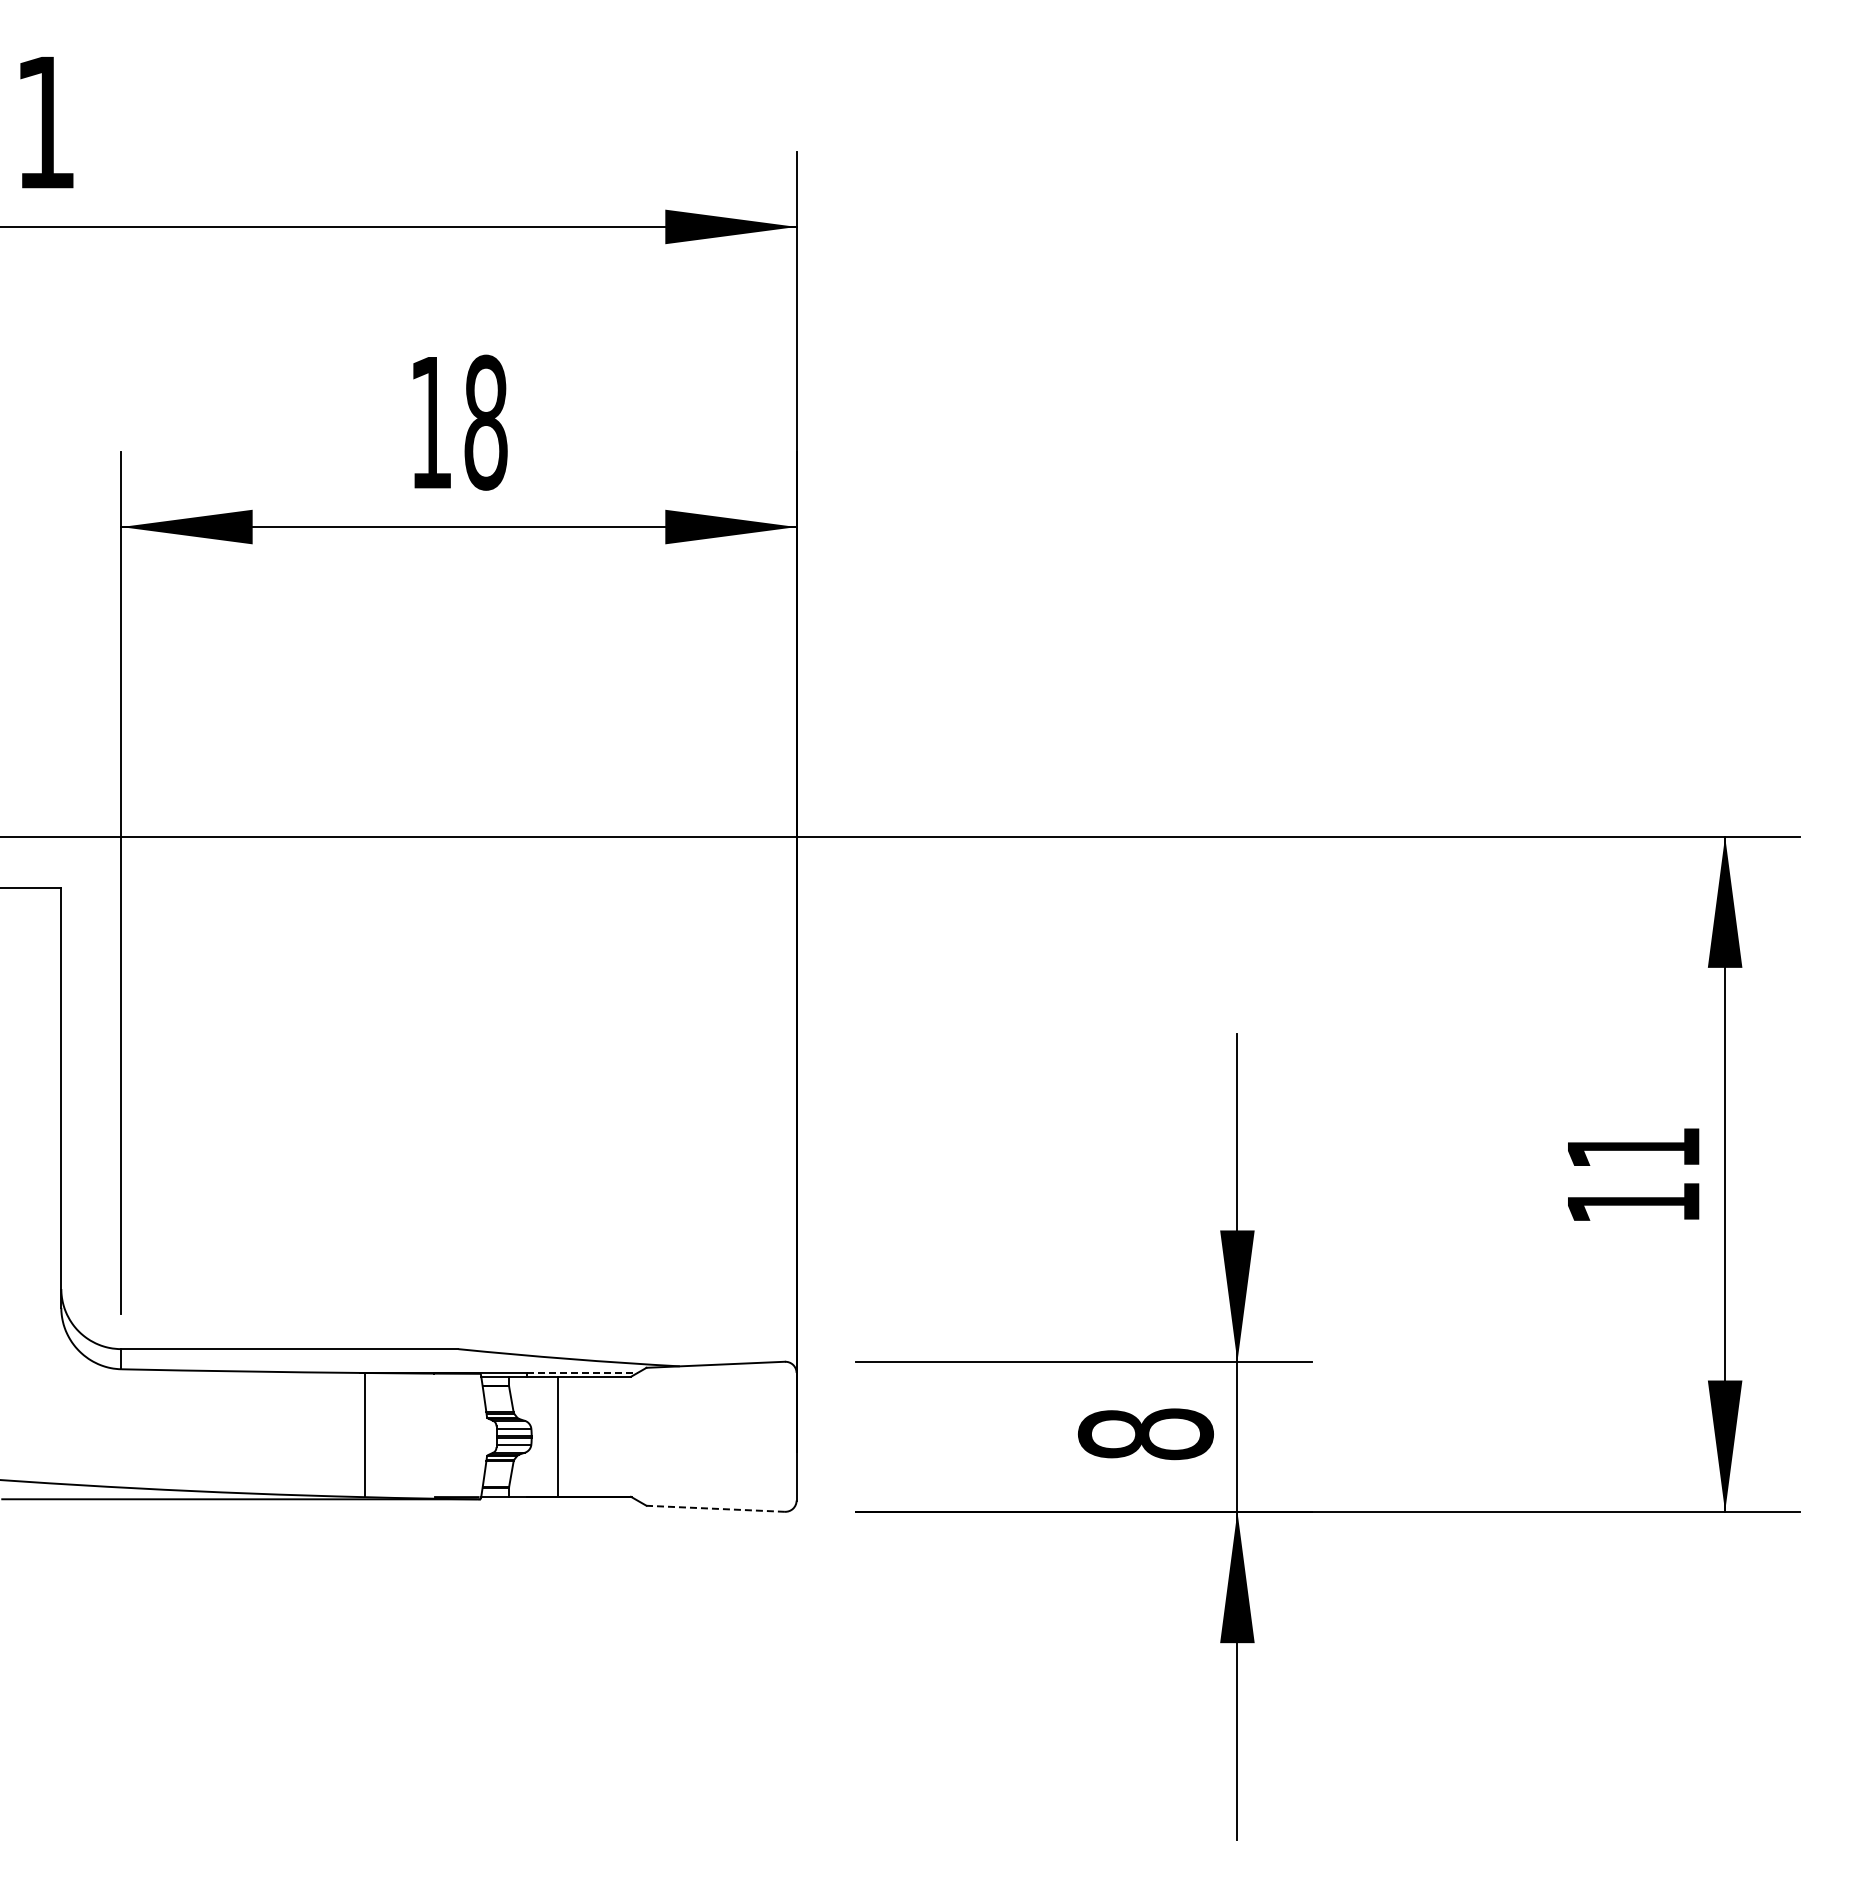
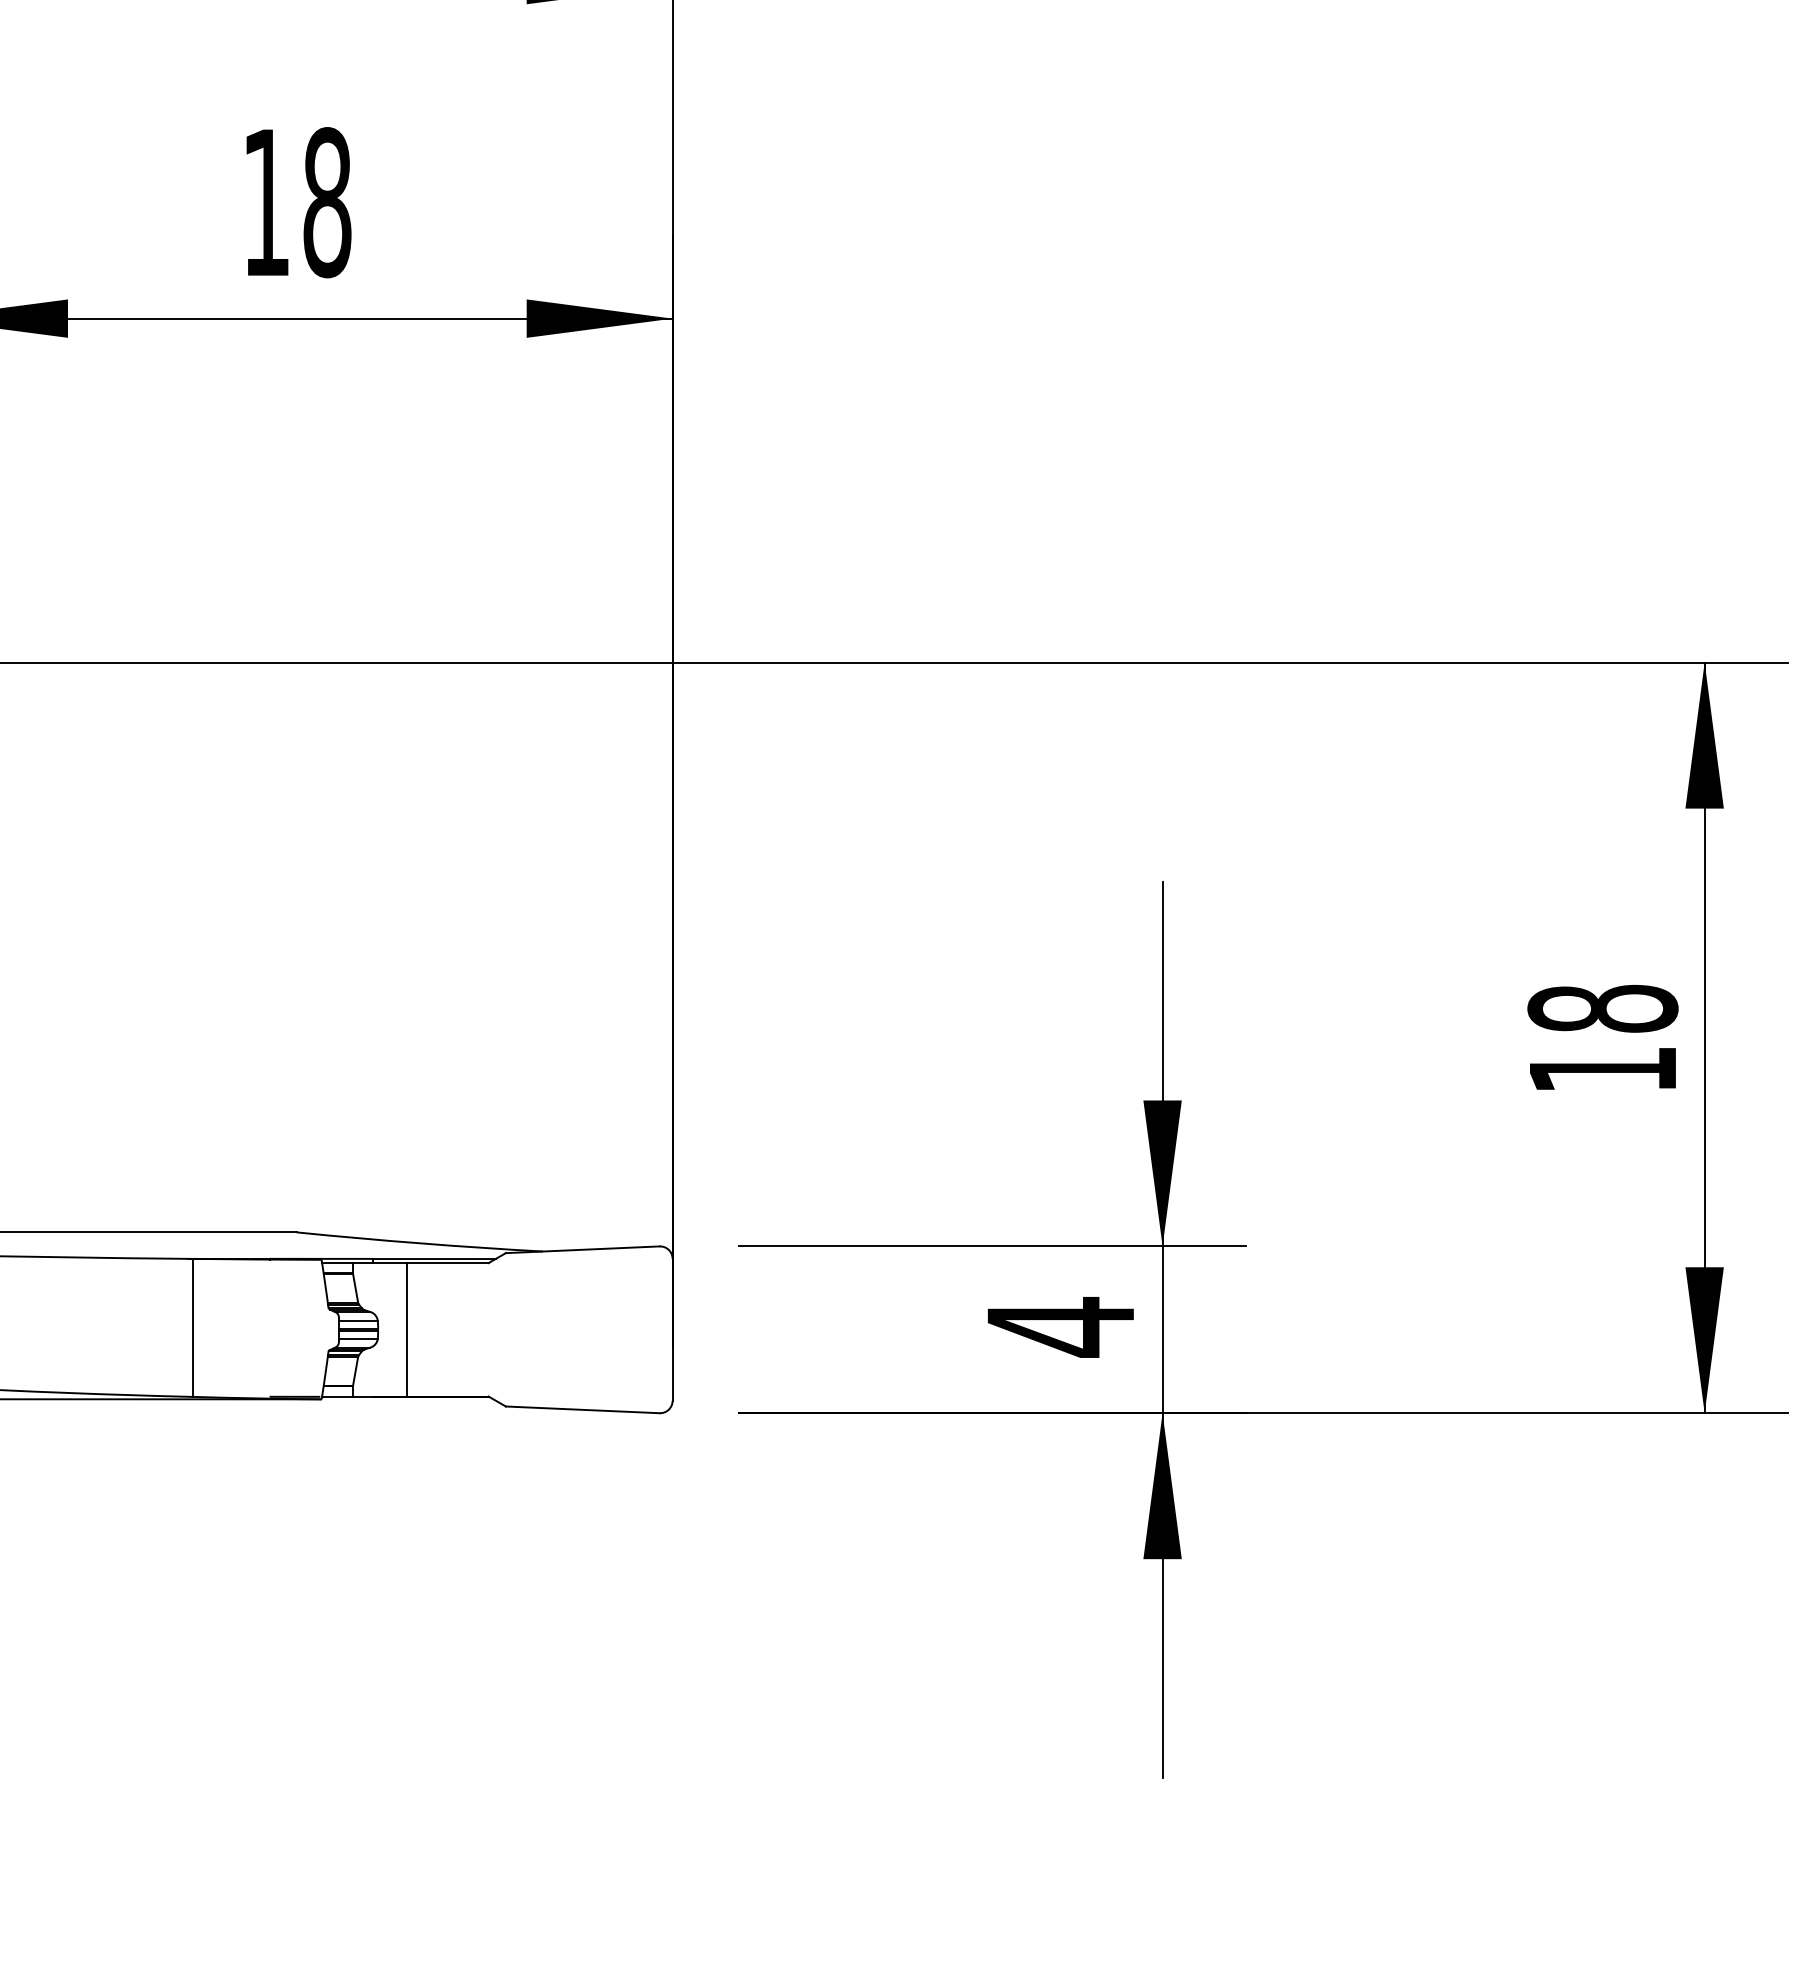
text: (1633, 1147) -> (1602, 1008), 11 -> 18
line: (582, 1372) -> (434, 1258), dashed -> solid
text: (1145, 1434) -> (1060, 1327), 8 -> 4
line: (715, 1508) -> (582, 1409), dashed -> solid

